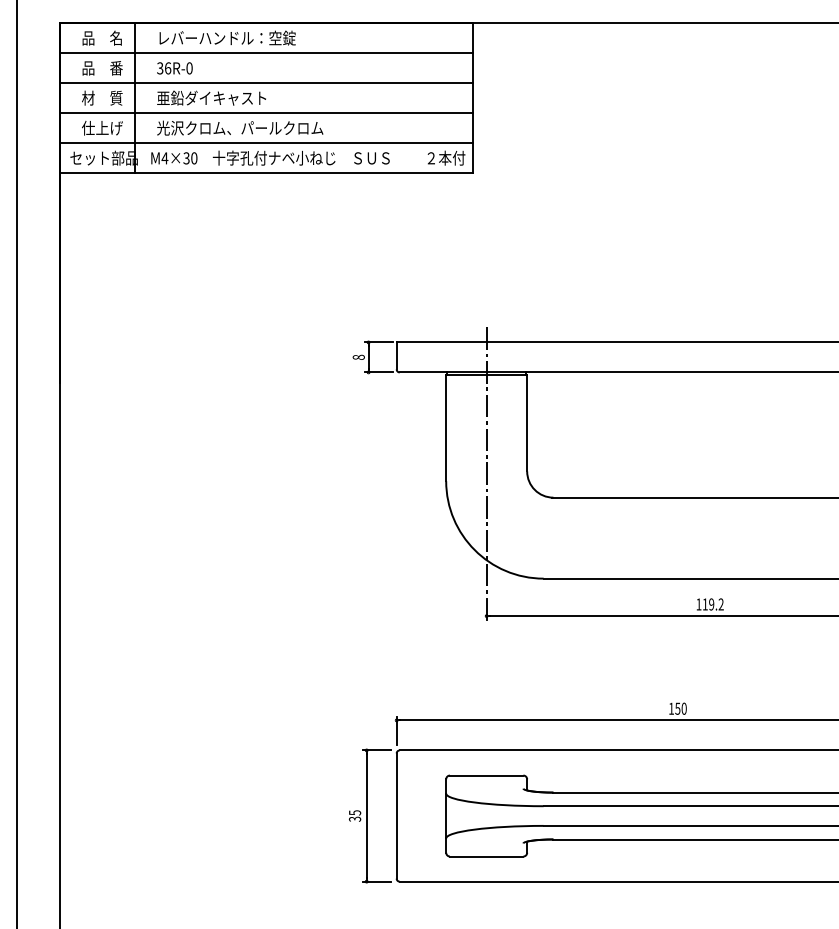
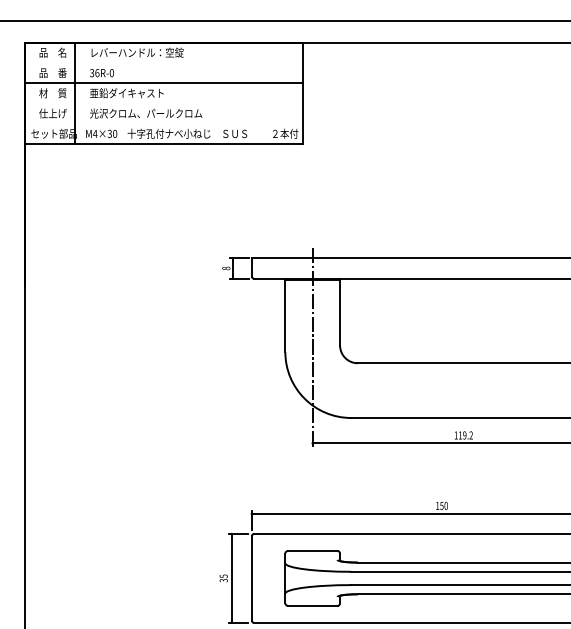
line: (265, 54) -> (163, 63), removed
line: (265, 113) -> (163, 103), removed
line: (265, 142) -> (163, 123), removed

